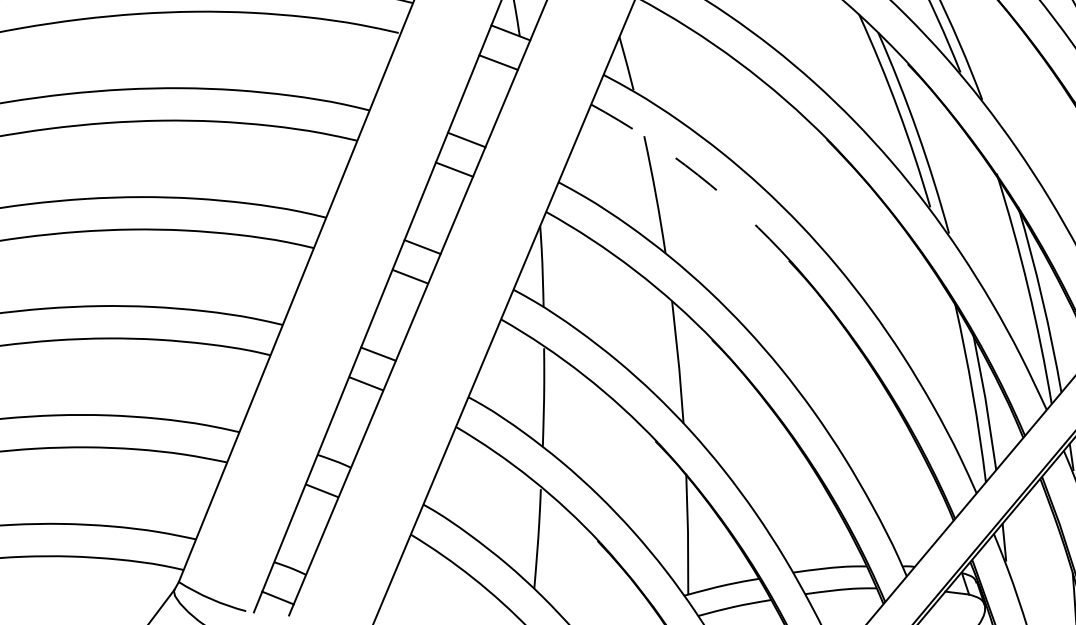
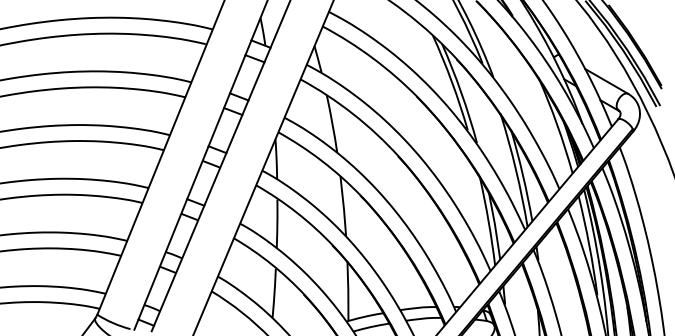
arc: (698, 175) -> (353, 114), dashed -> solid

